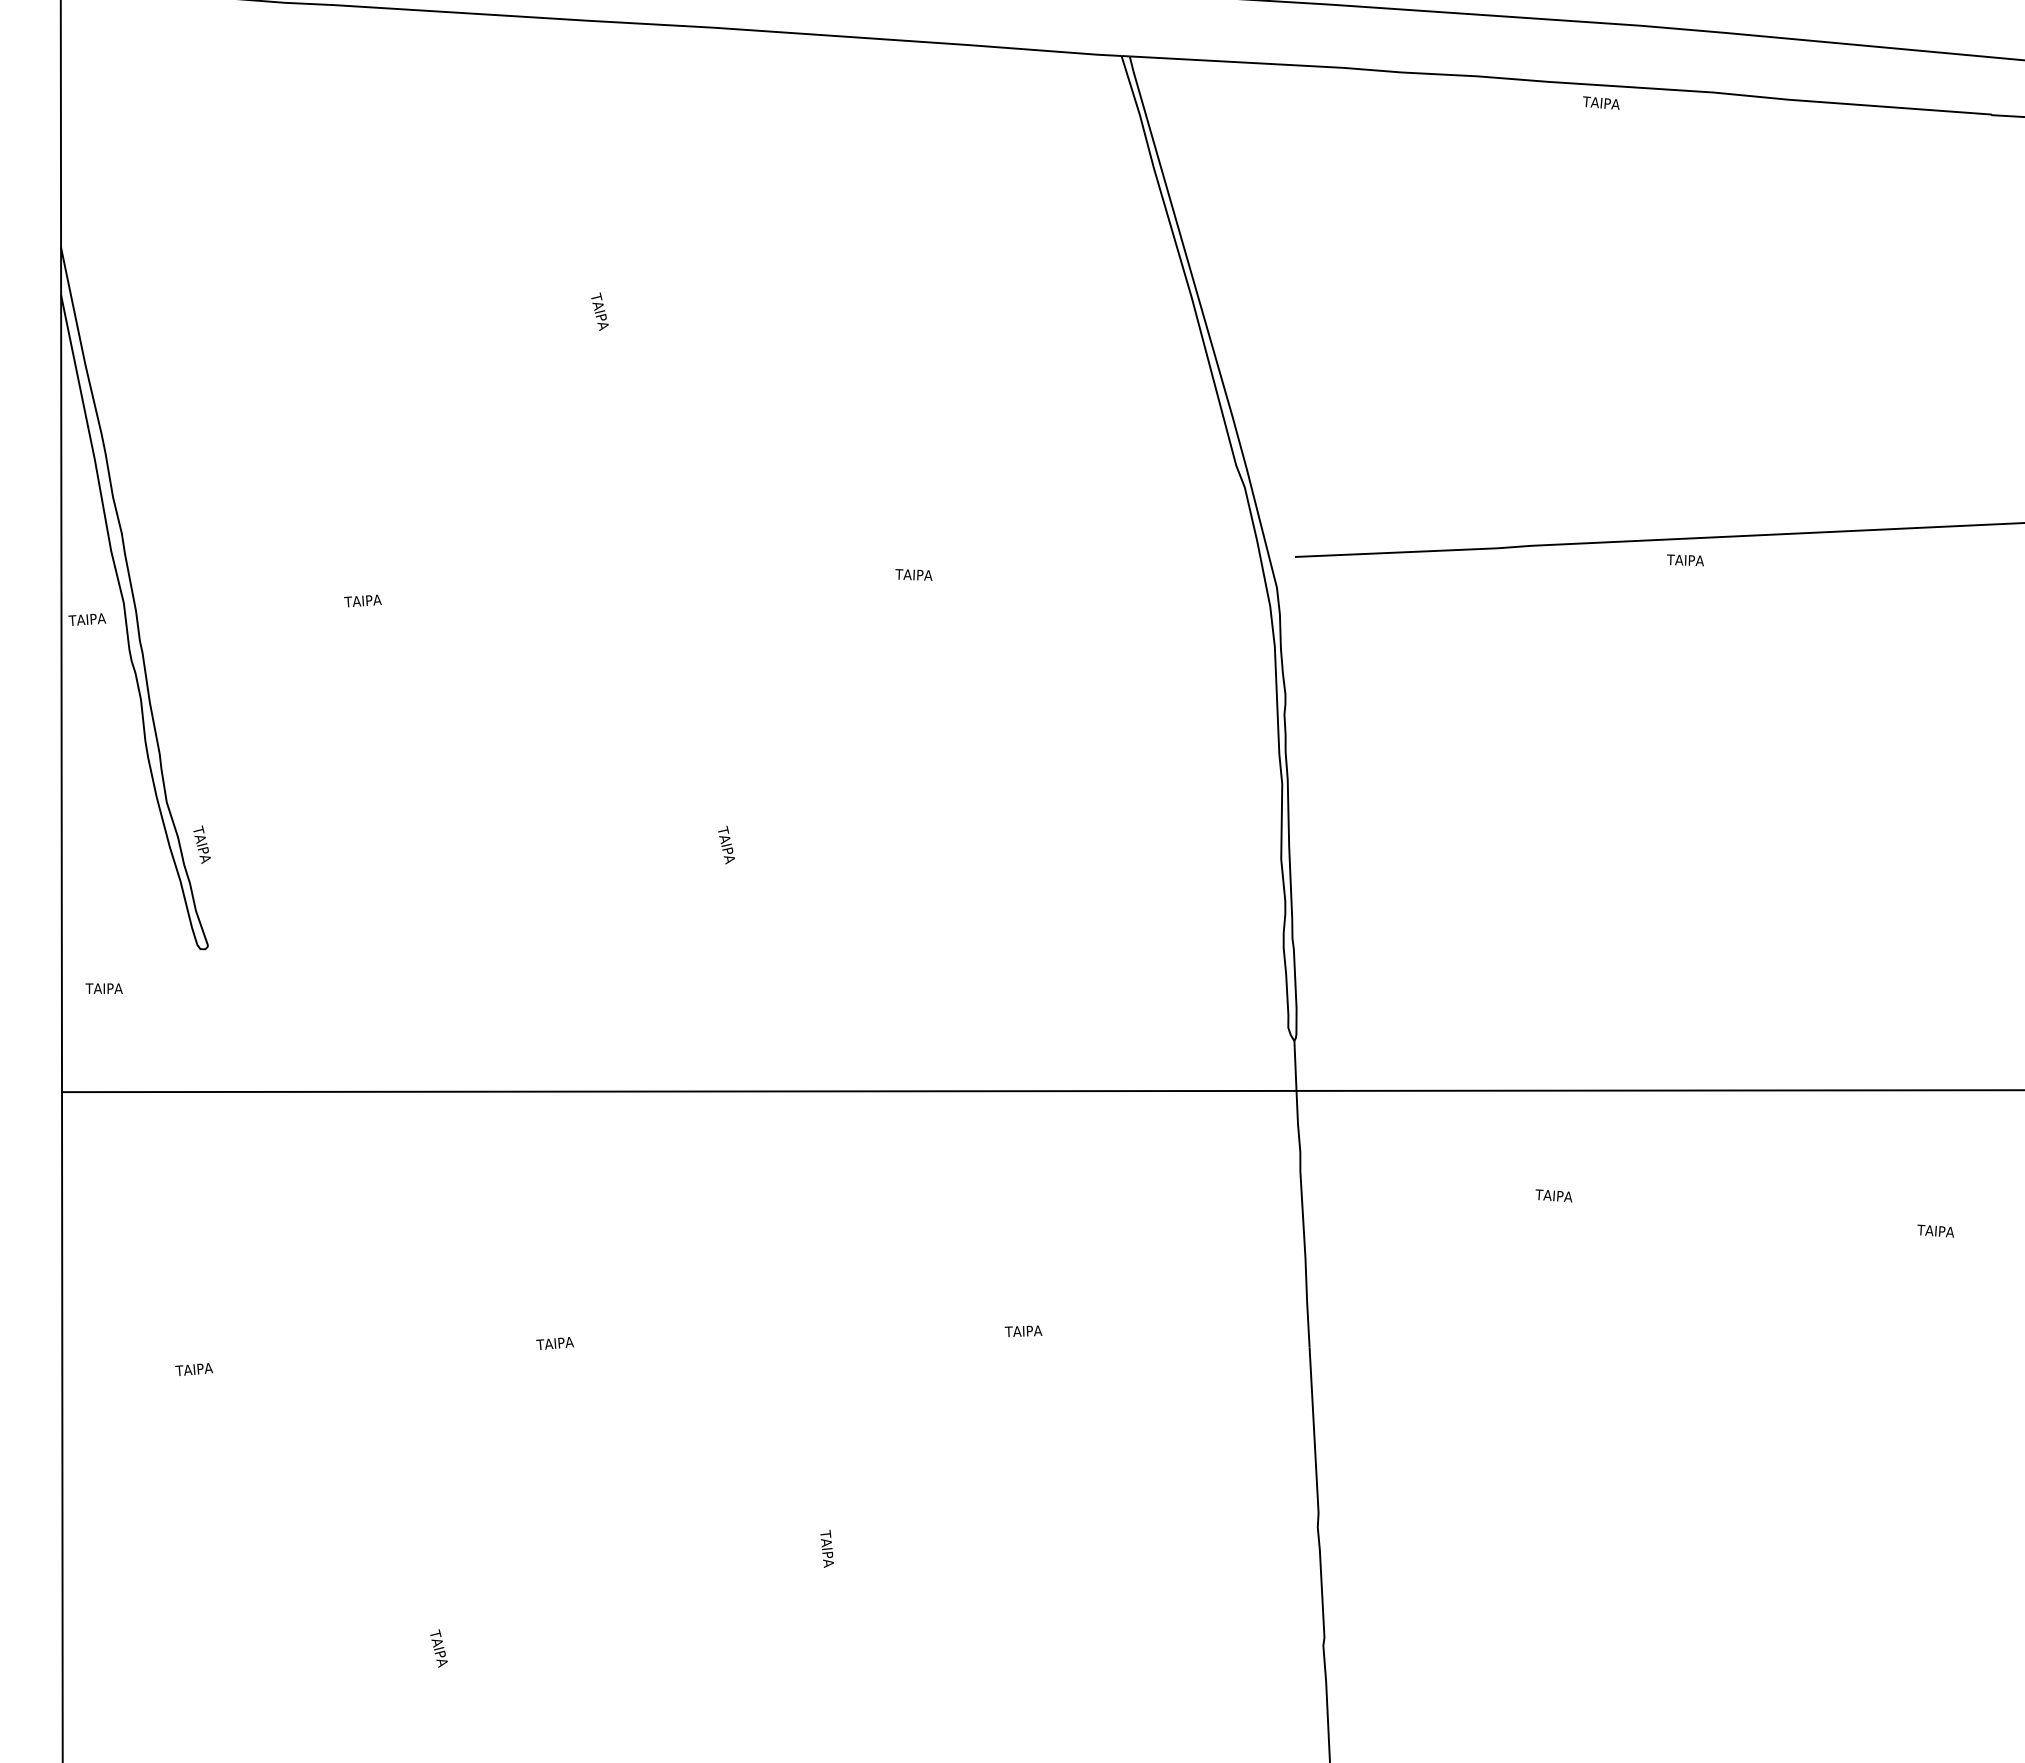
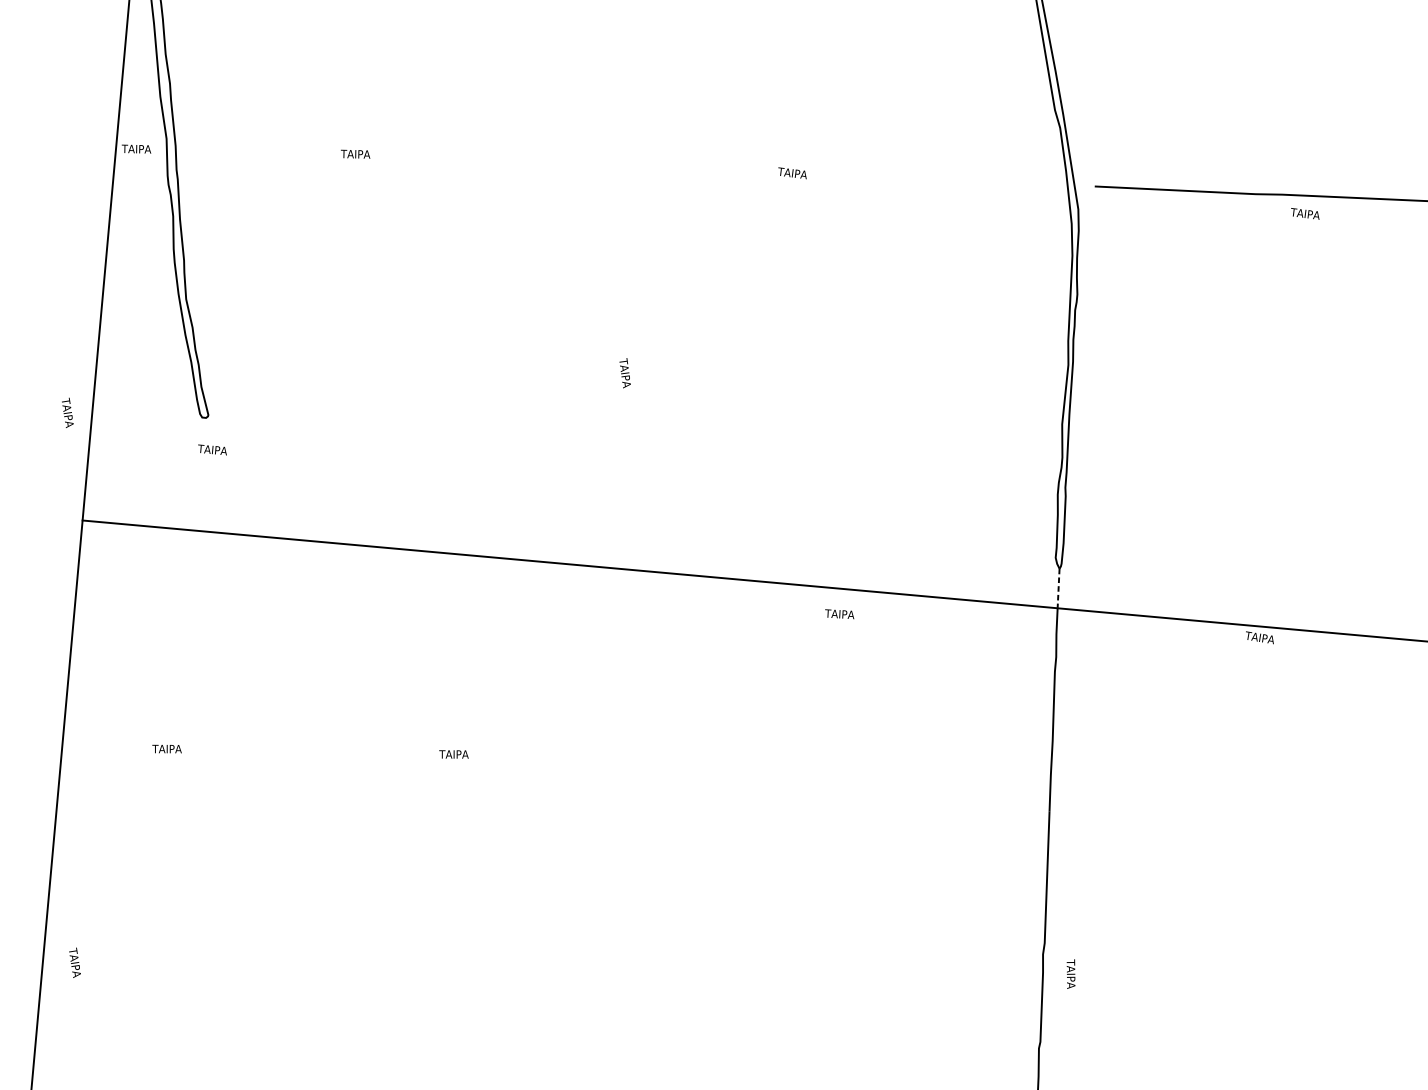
text: (1685, 560) -> (1305, 214), moved
text: (201, 844) -> (67, 412), moved
text: (103, 988) -> (212, 449), moved
line: (1295, 1065) -> (1058, 588), solid -> dashed
text: (1553, 1195) -> (1259, 637), moved
text: (1023, 1330) -> (839, 613), moved
text: (826, 1548) -> (1070, 973), moved
text: (438, 1648) -> (74, 962), moved

